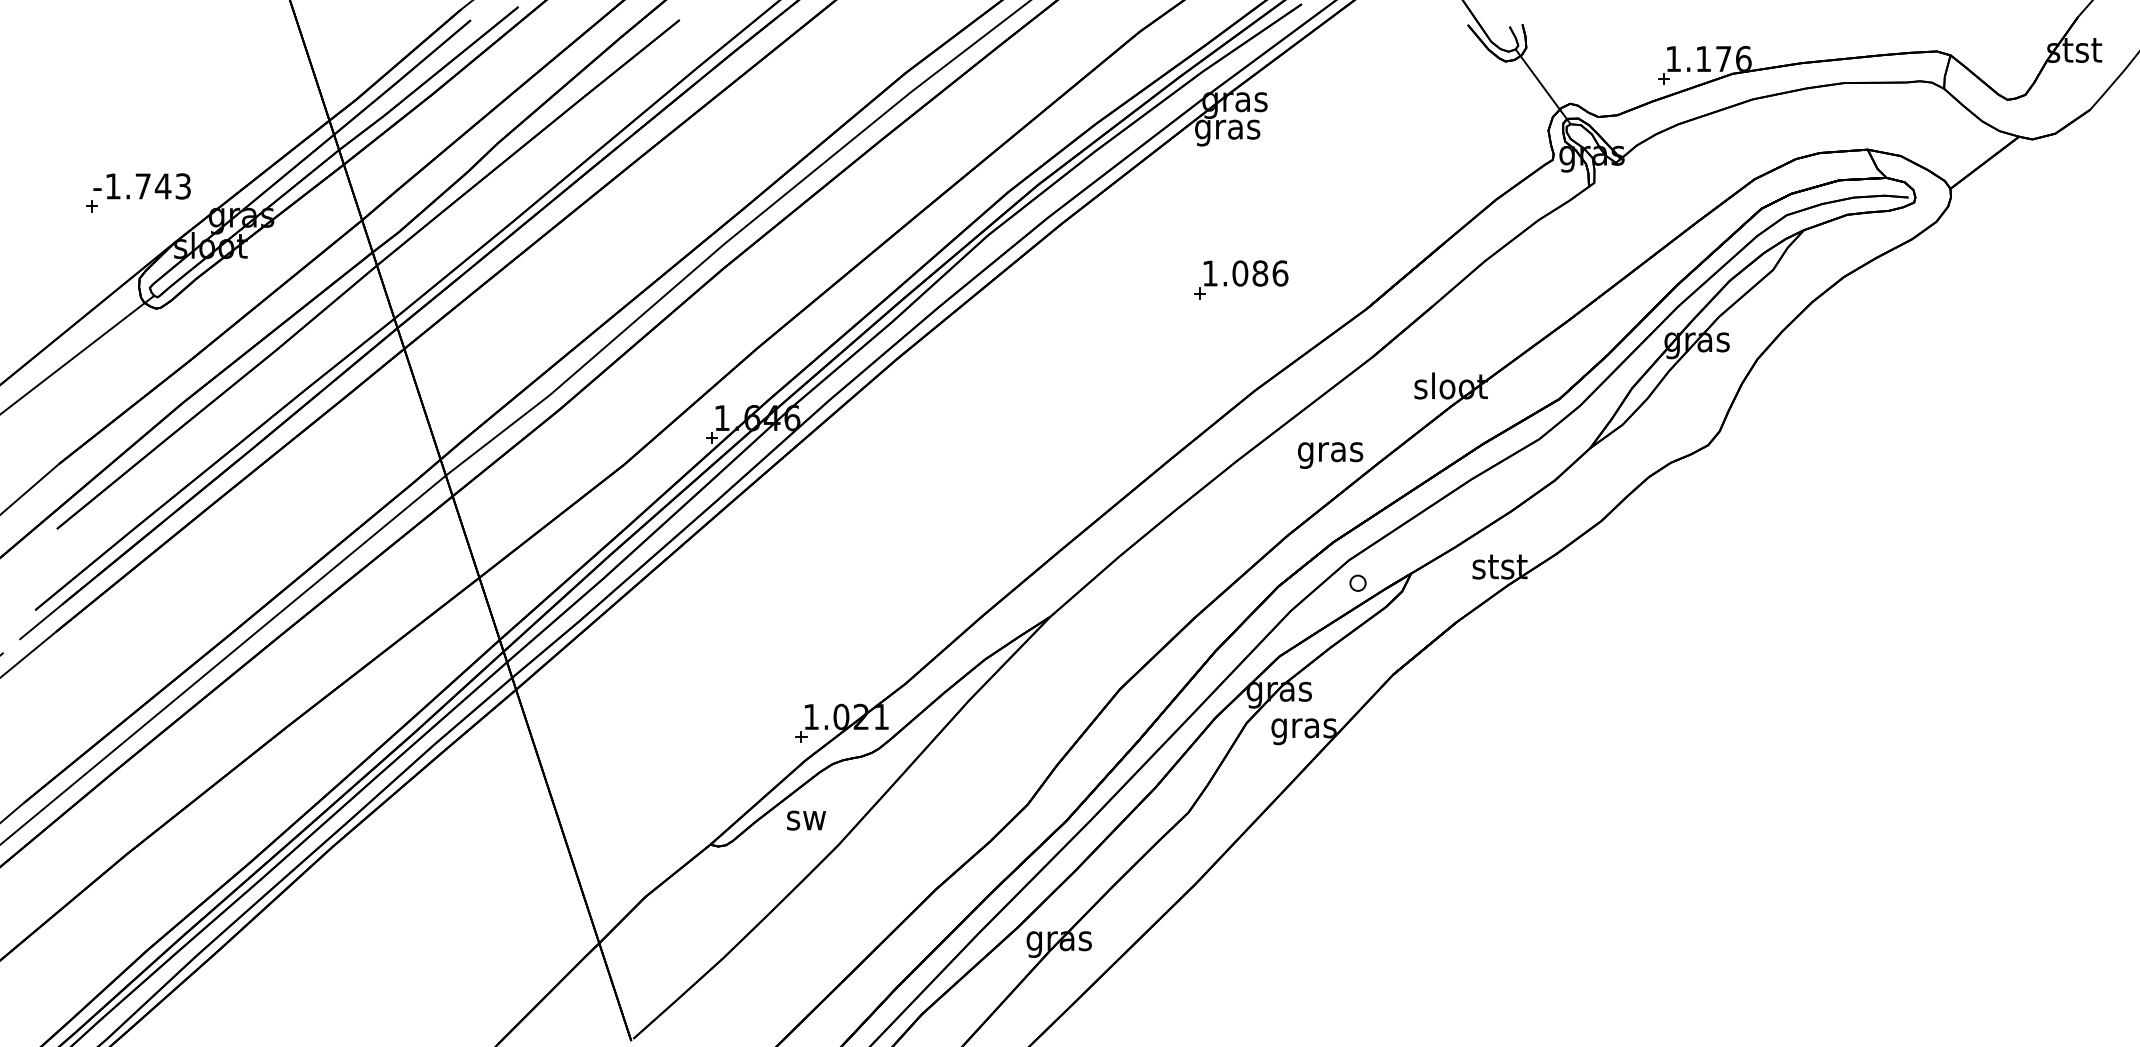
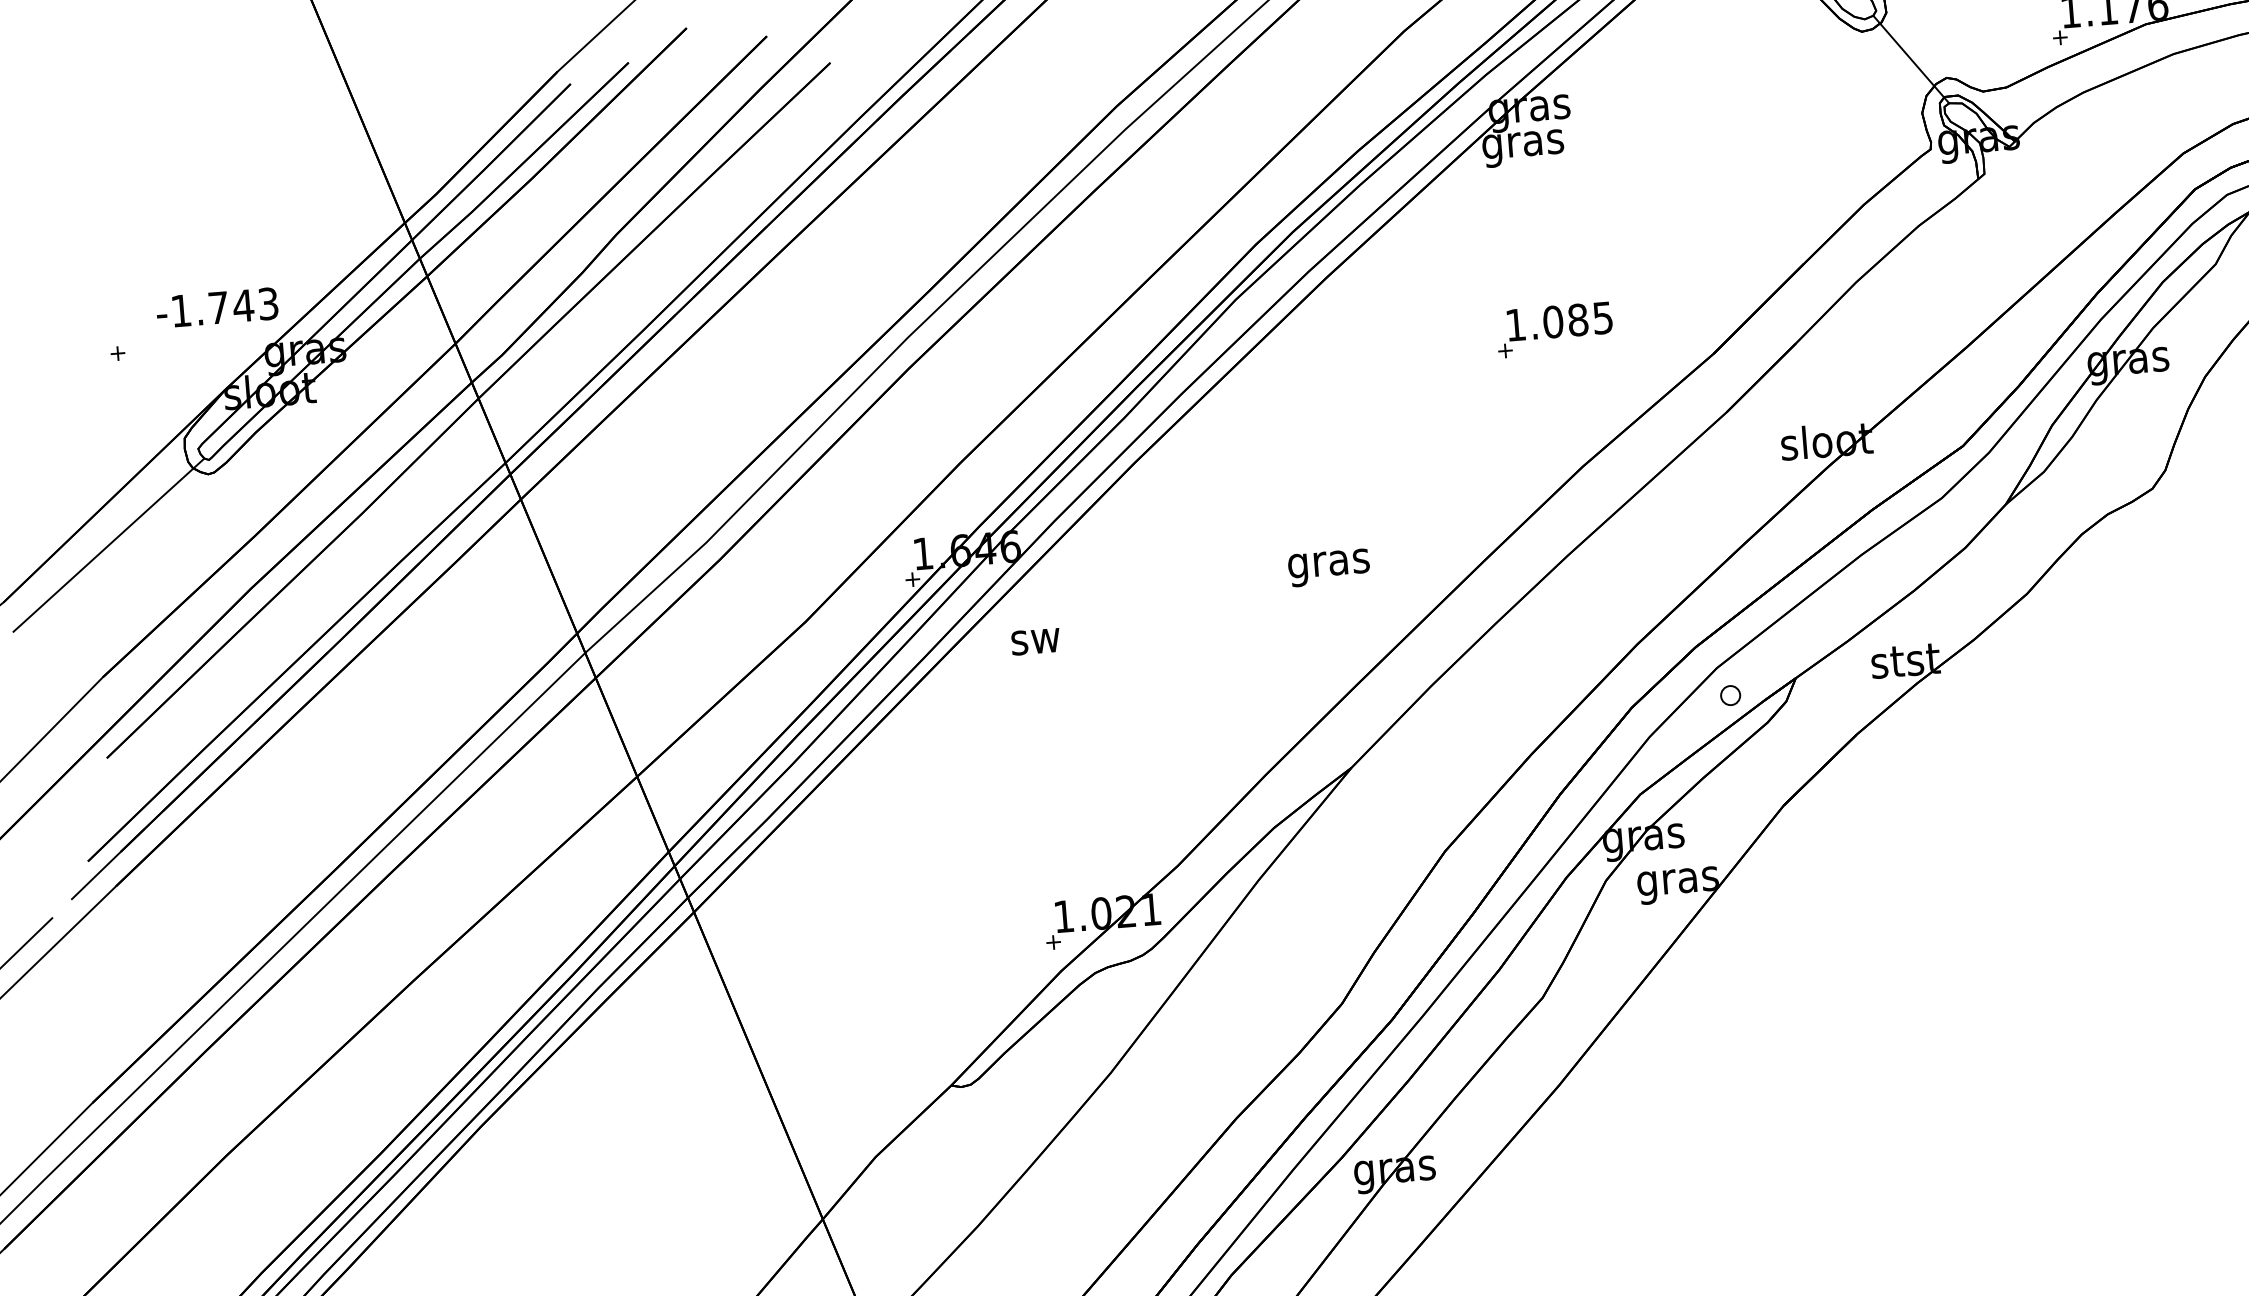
text: (141, 186) -> (216, 308), moved
text: (1280, 273) -> (1603, 318), 1.086 -> 1.085
text: (1330, 455) -> (1329, 567), moved
text: (806, 820) -> (1035, 641), moved

